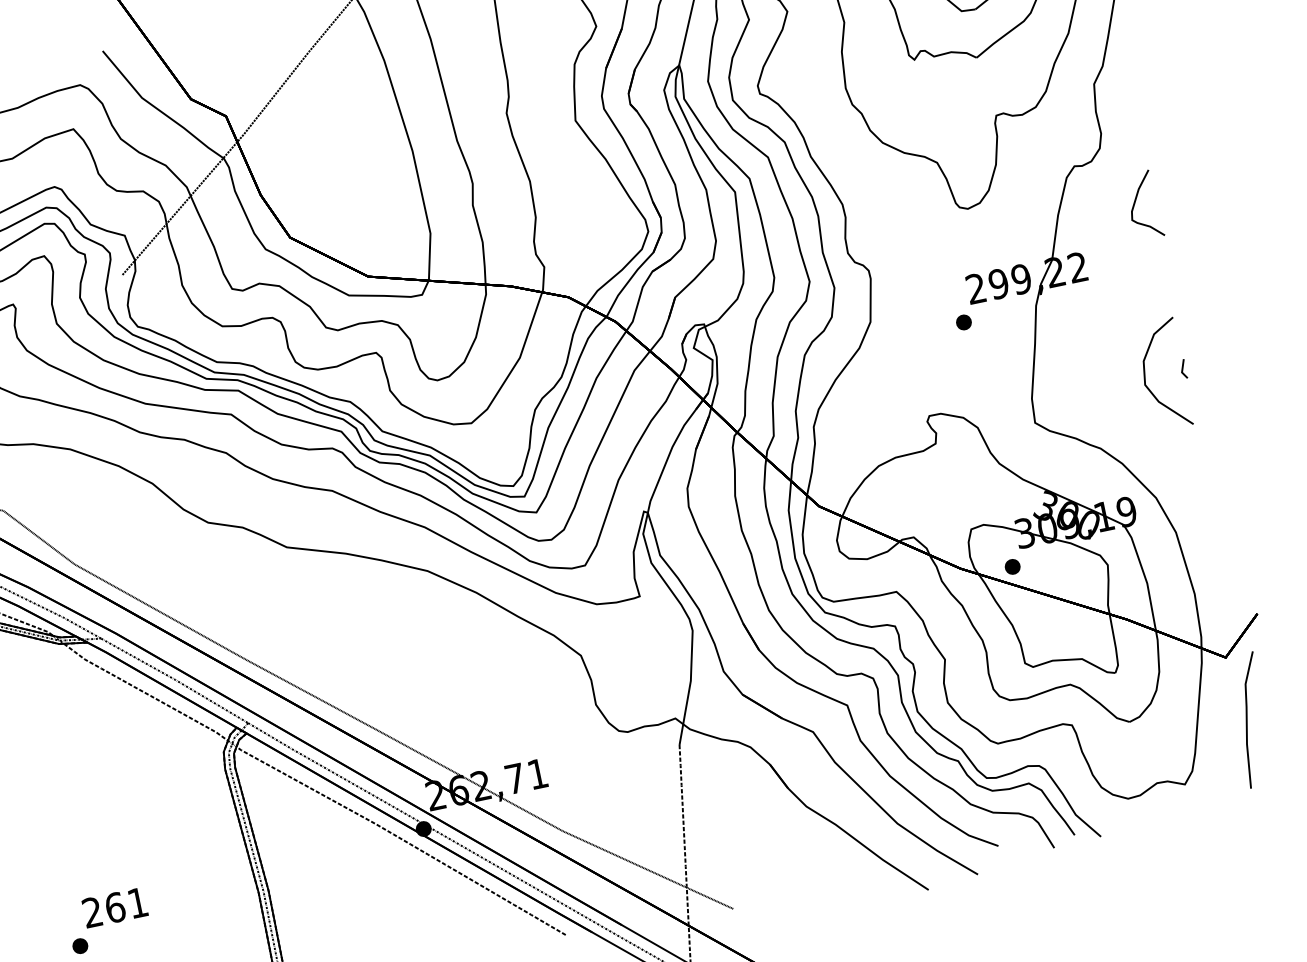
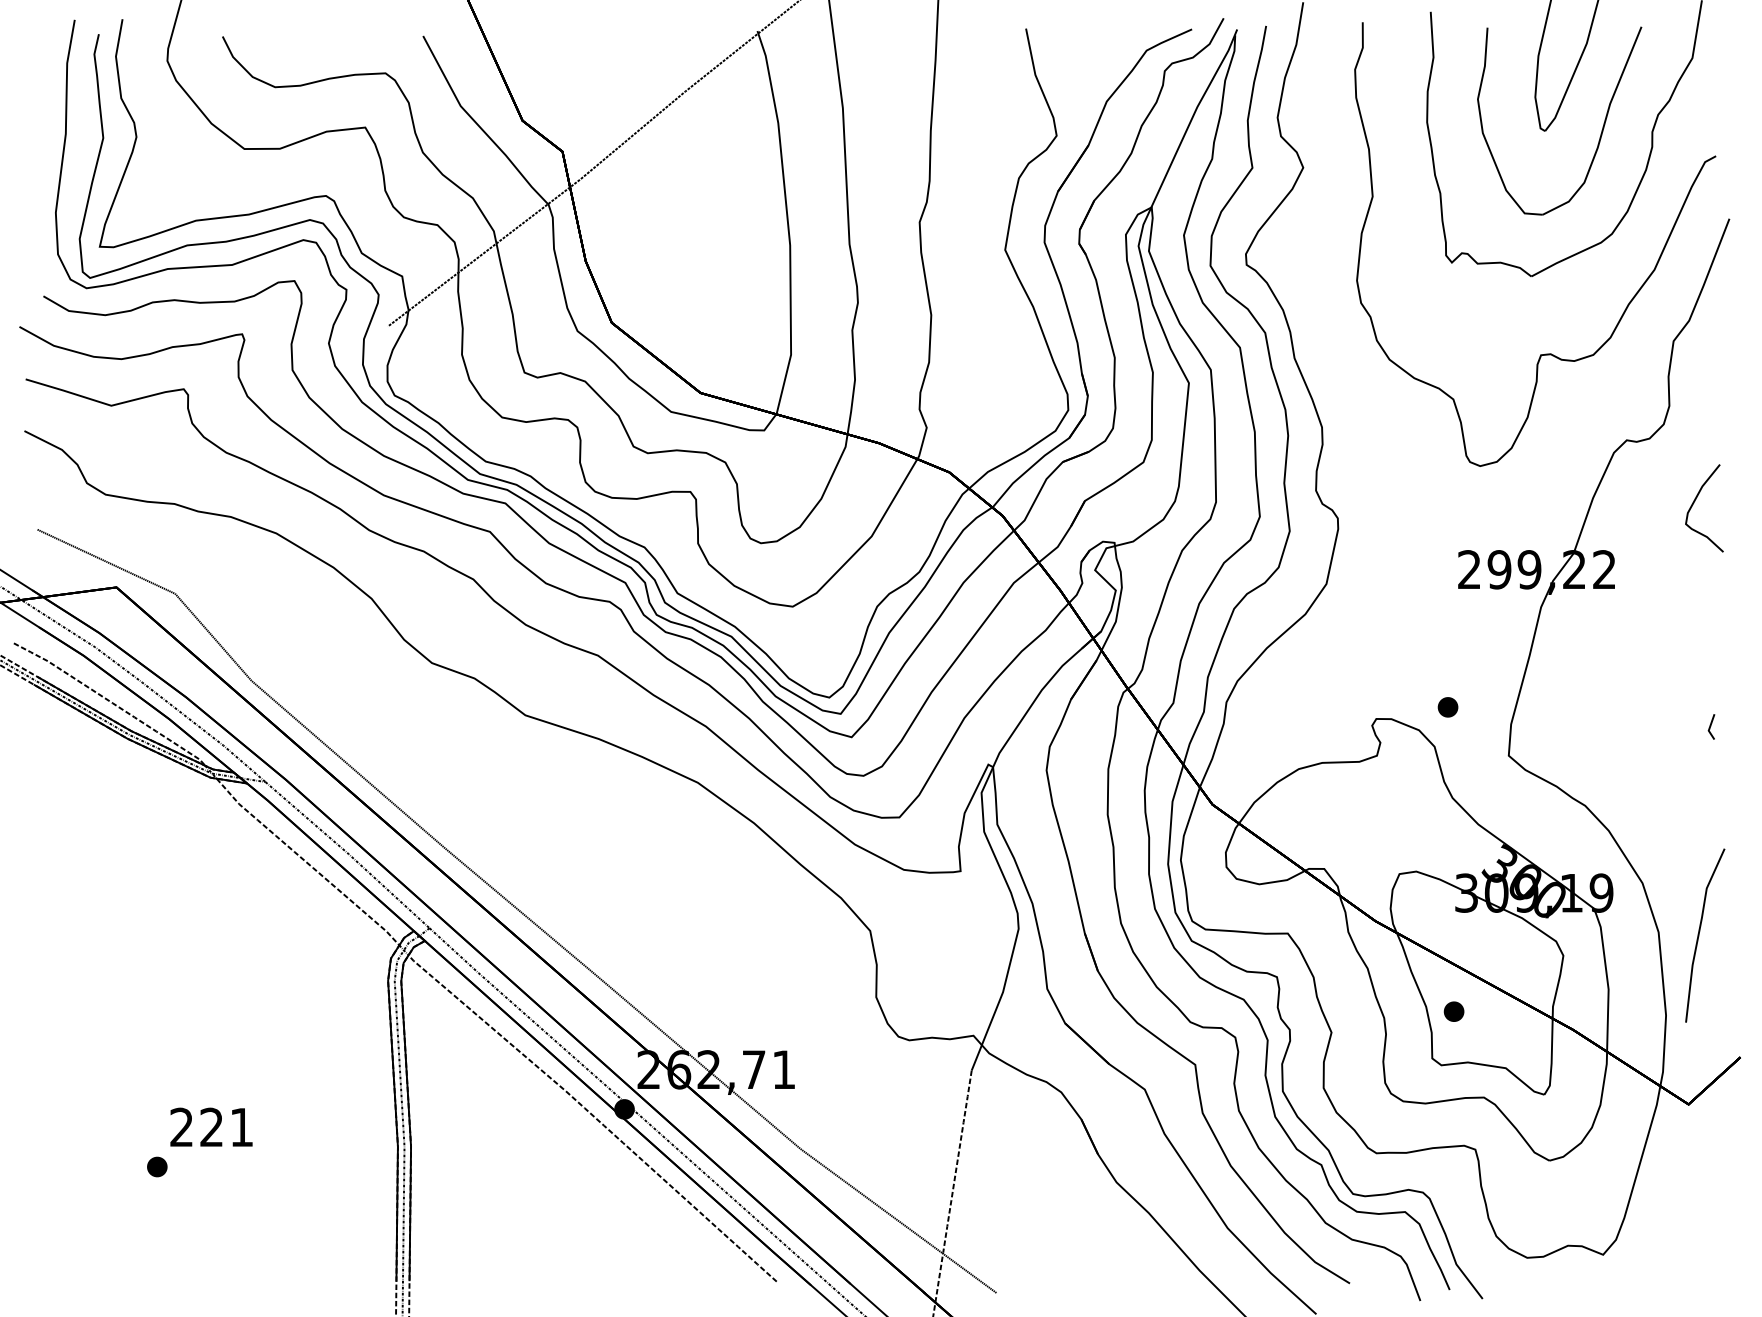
part: (963, 322) -> (1447, 707), moved
curve: (1145, 375) -> (1661, 725), removed
part: (1012, 566) -> (1453, 1011), moved
line: (1247, 720) -> (1699, 935), moved
text: (115, 907) -> (211, 1127), 261 -> 221

